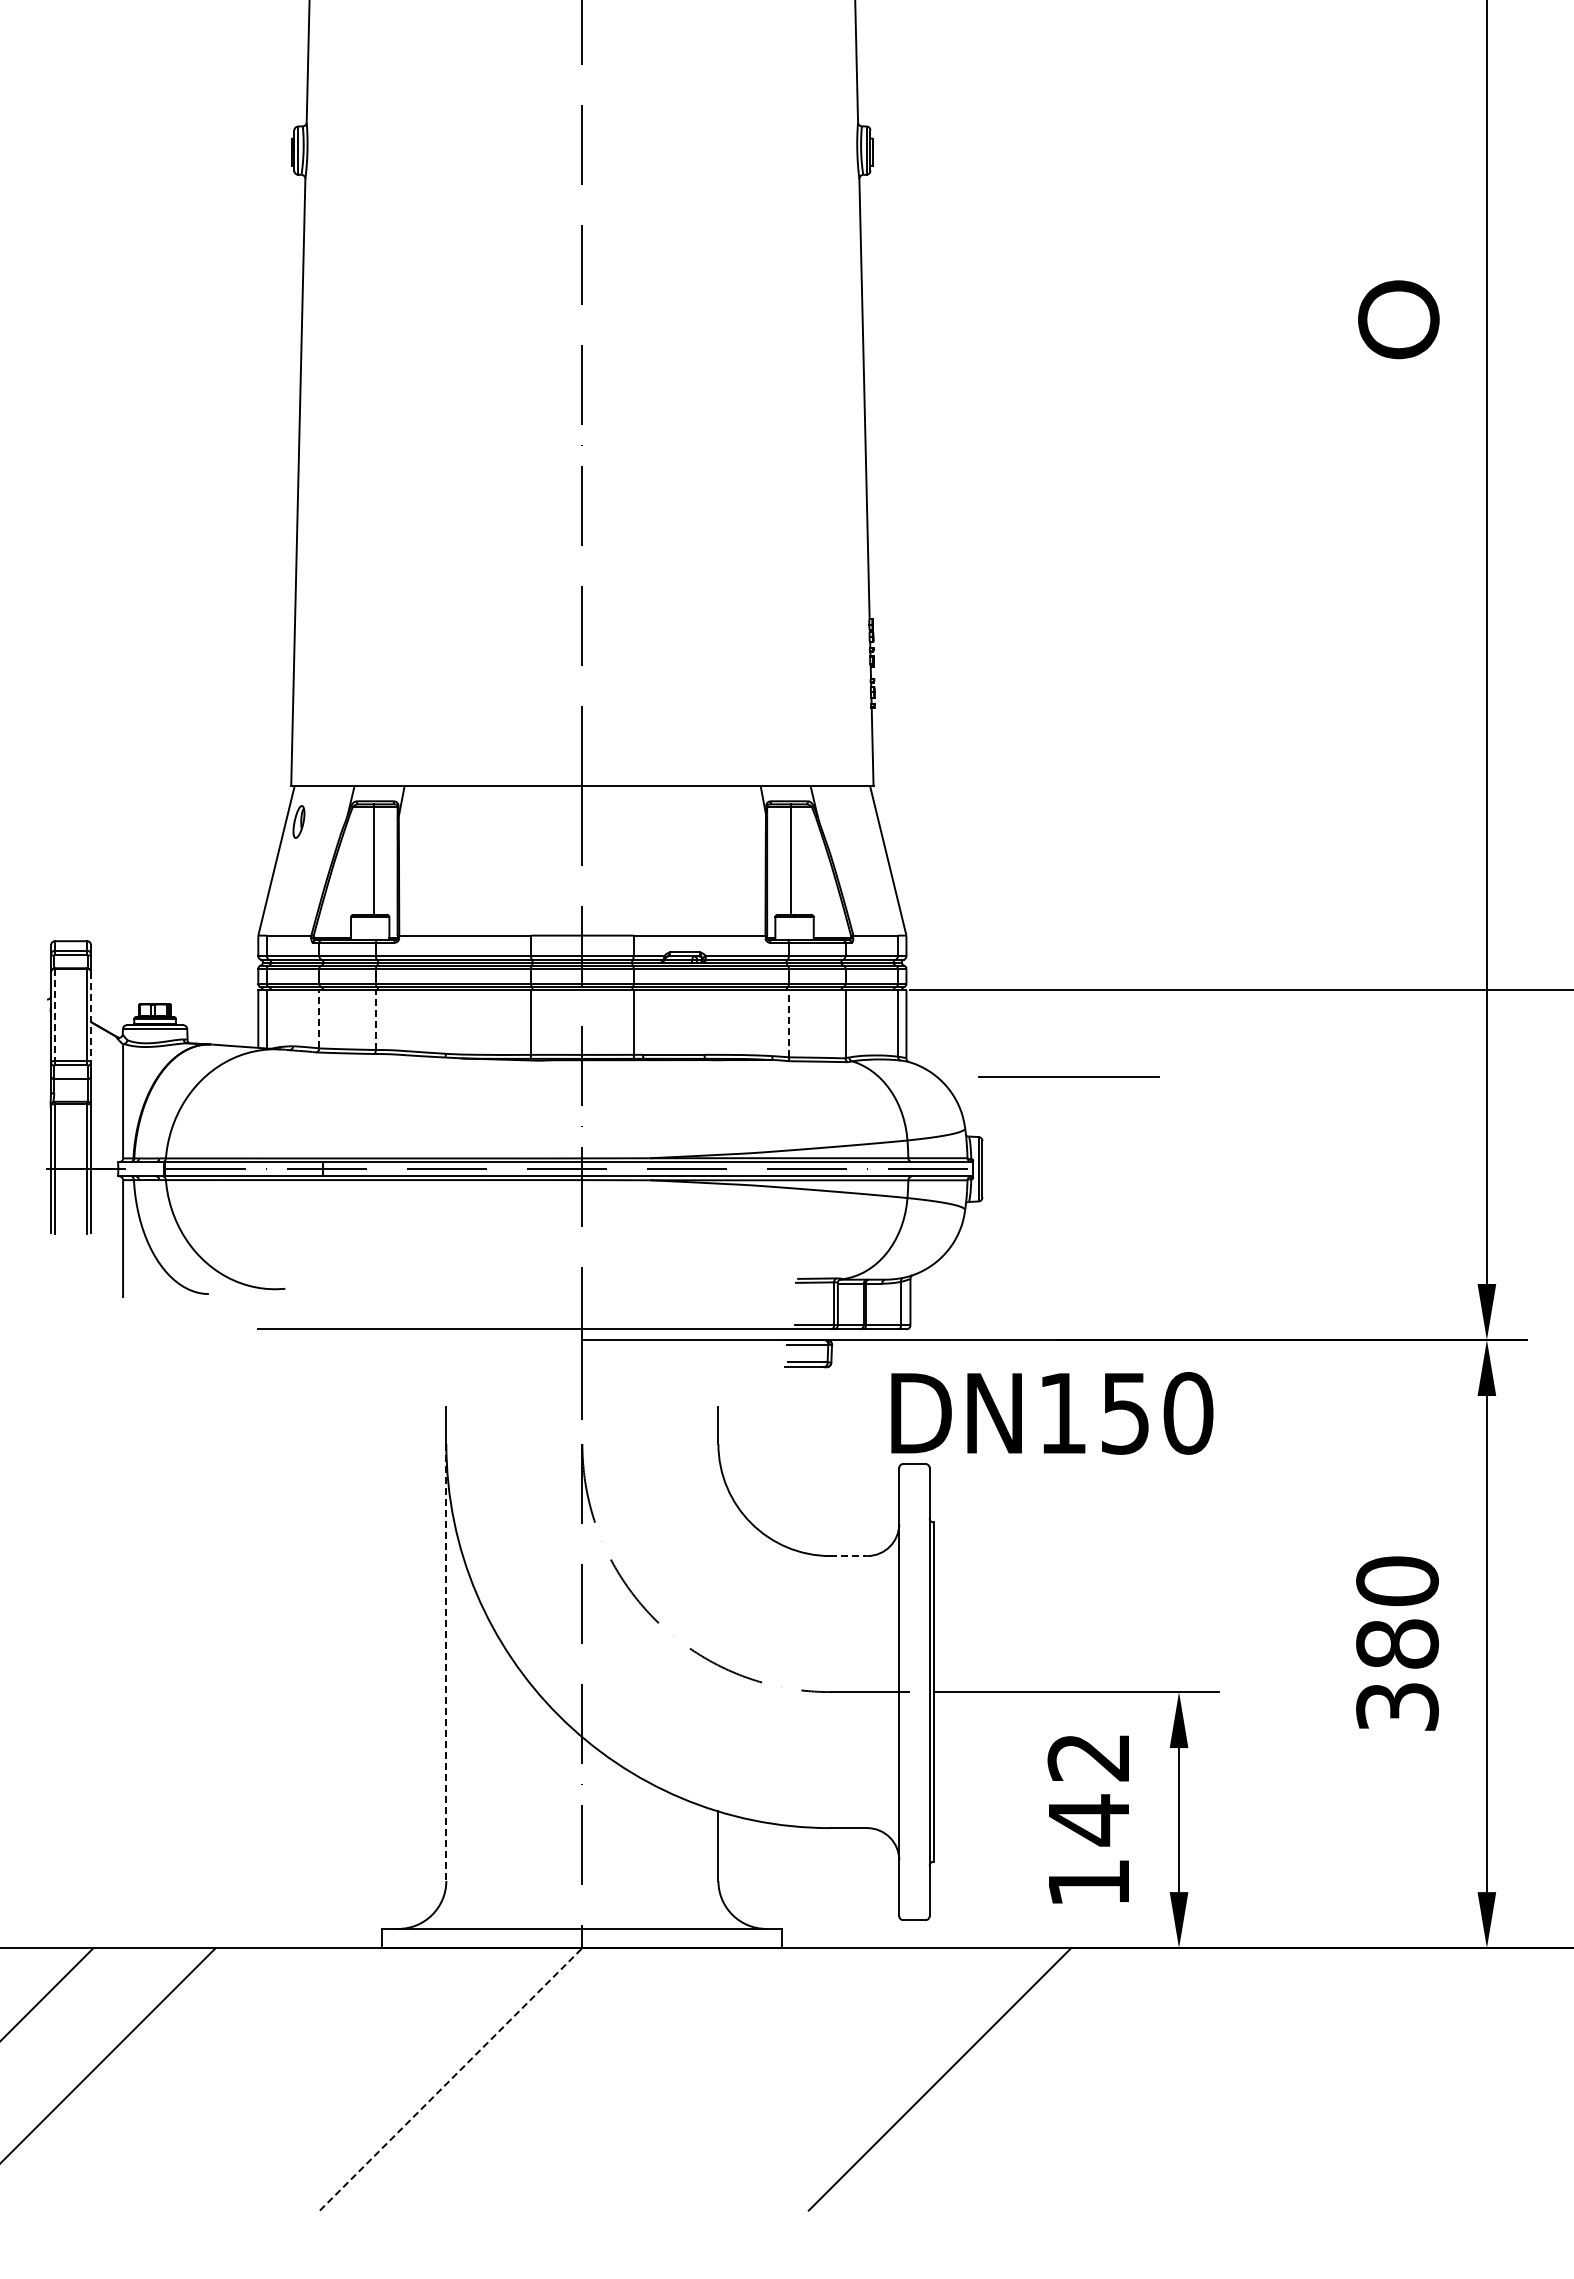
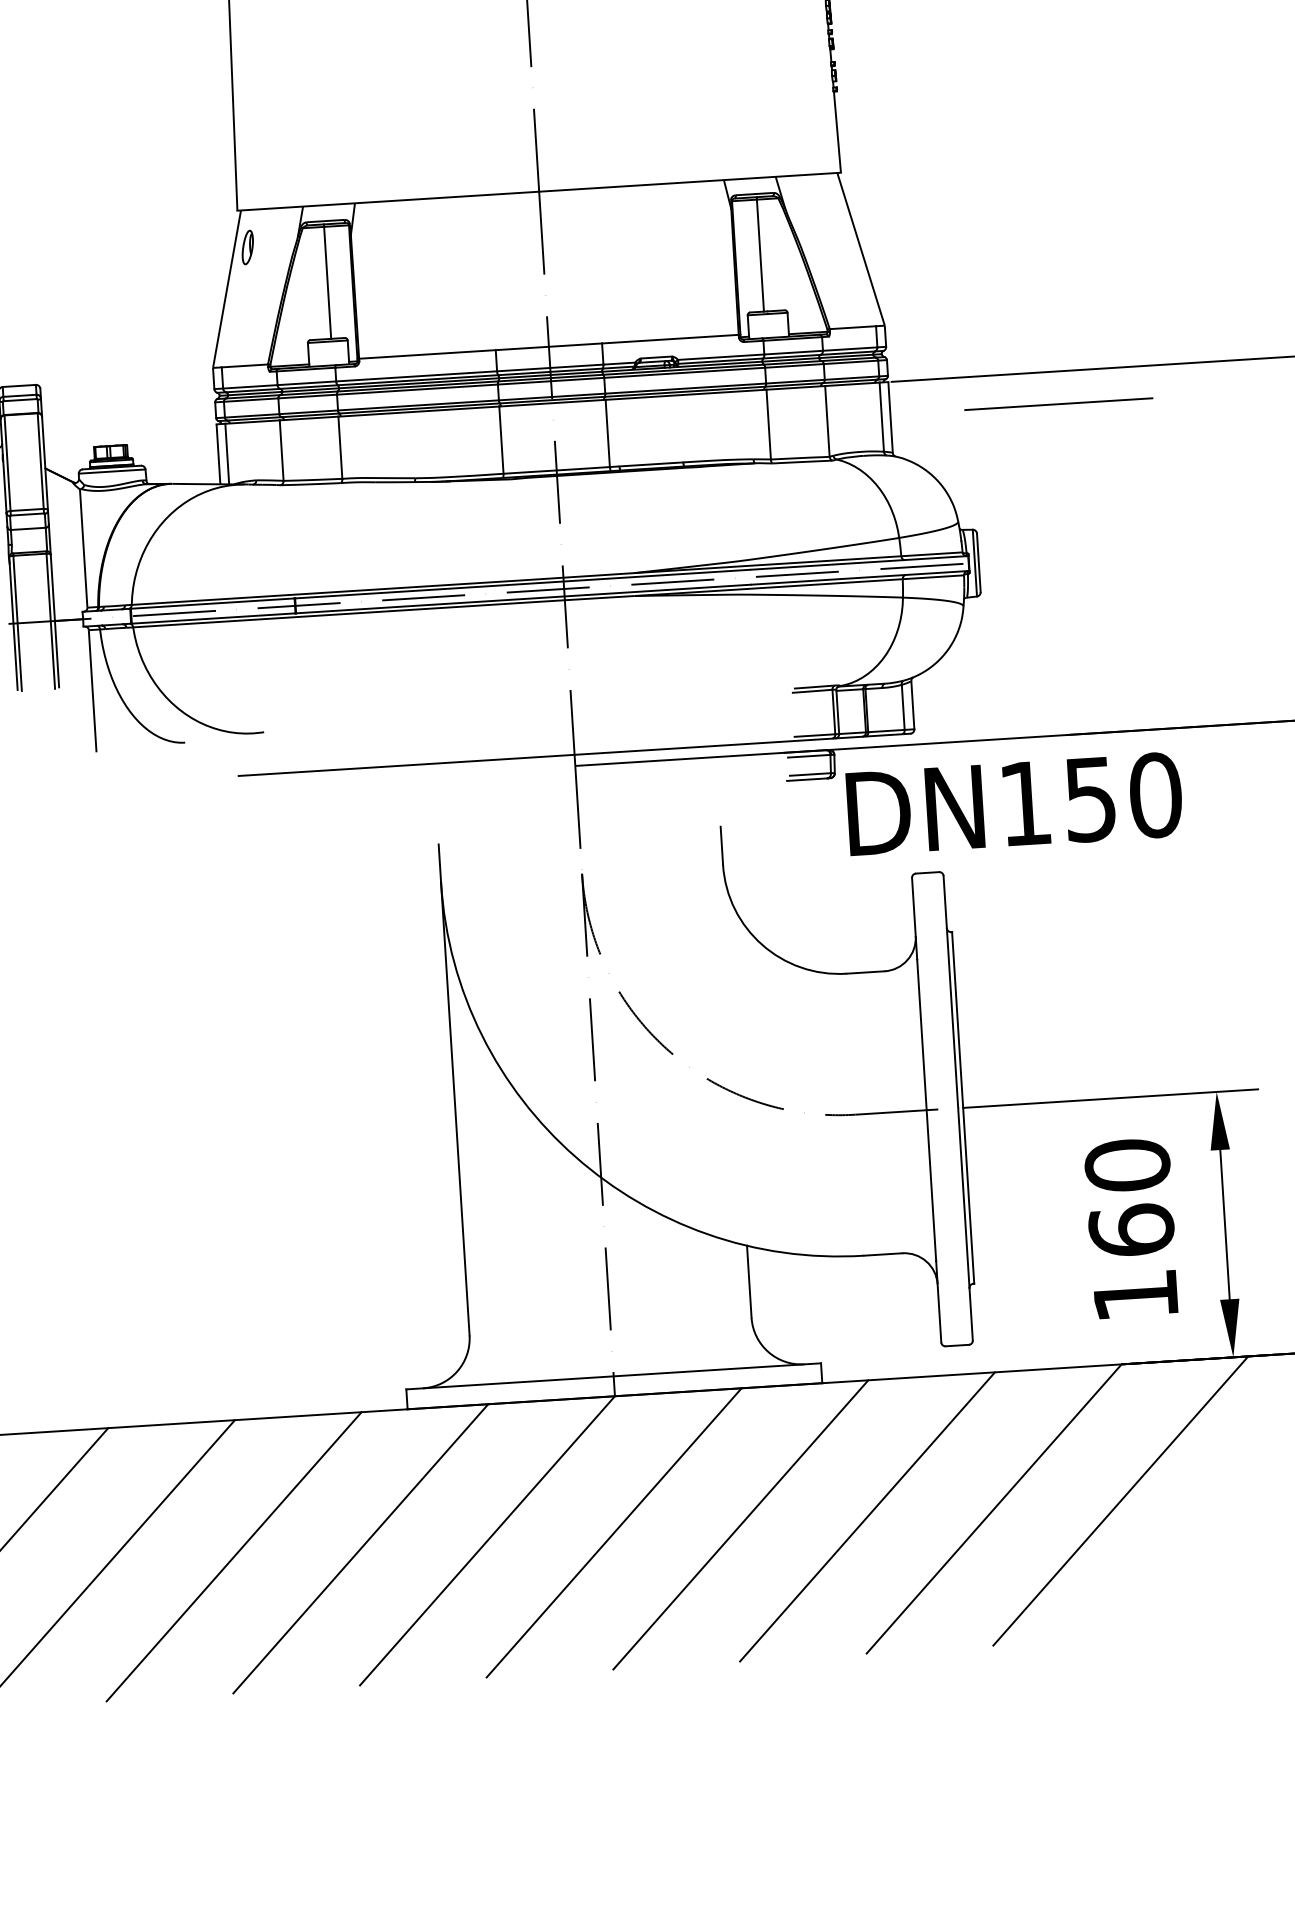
line: (55, 1015) -> (8, 463), dashed -> solid
line: (91, 1017) -> (45, 463), dashed -> solid
line: (319, 1018) -> (281, 449), dashed -> solid
line: (375, 1020) -> (340, 448), dashed -> solid
line: (788, 1023) -> (768, 424), dashed -> solid
line: (1068, 1076) -> (1058, 404), moved
text: (1052, 1413) -> (1014, 804), moved
line: (849, 1556) -> (866, 972), dashed -> solid
line: (446, 1662) -> (455, 1109), dashed -> solid
text: (1088, 1789) -> (1129, 1198), 142 -> 160
line: (206, 2079) -> (233, 1556), added
line: (328, 2079) -> (360, 1548), added
line: (451, 2079) -> (487, 1540), dashed -> solid
line: (573, 2079) -> (614, 1532), added
line: (695, 2079) -> (740, 1525), added
line: (817, 2079) -> (867, 1517), added
line: (1061, 2079) -> (1120, 1501), added

